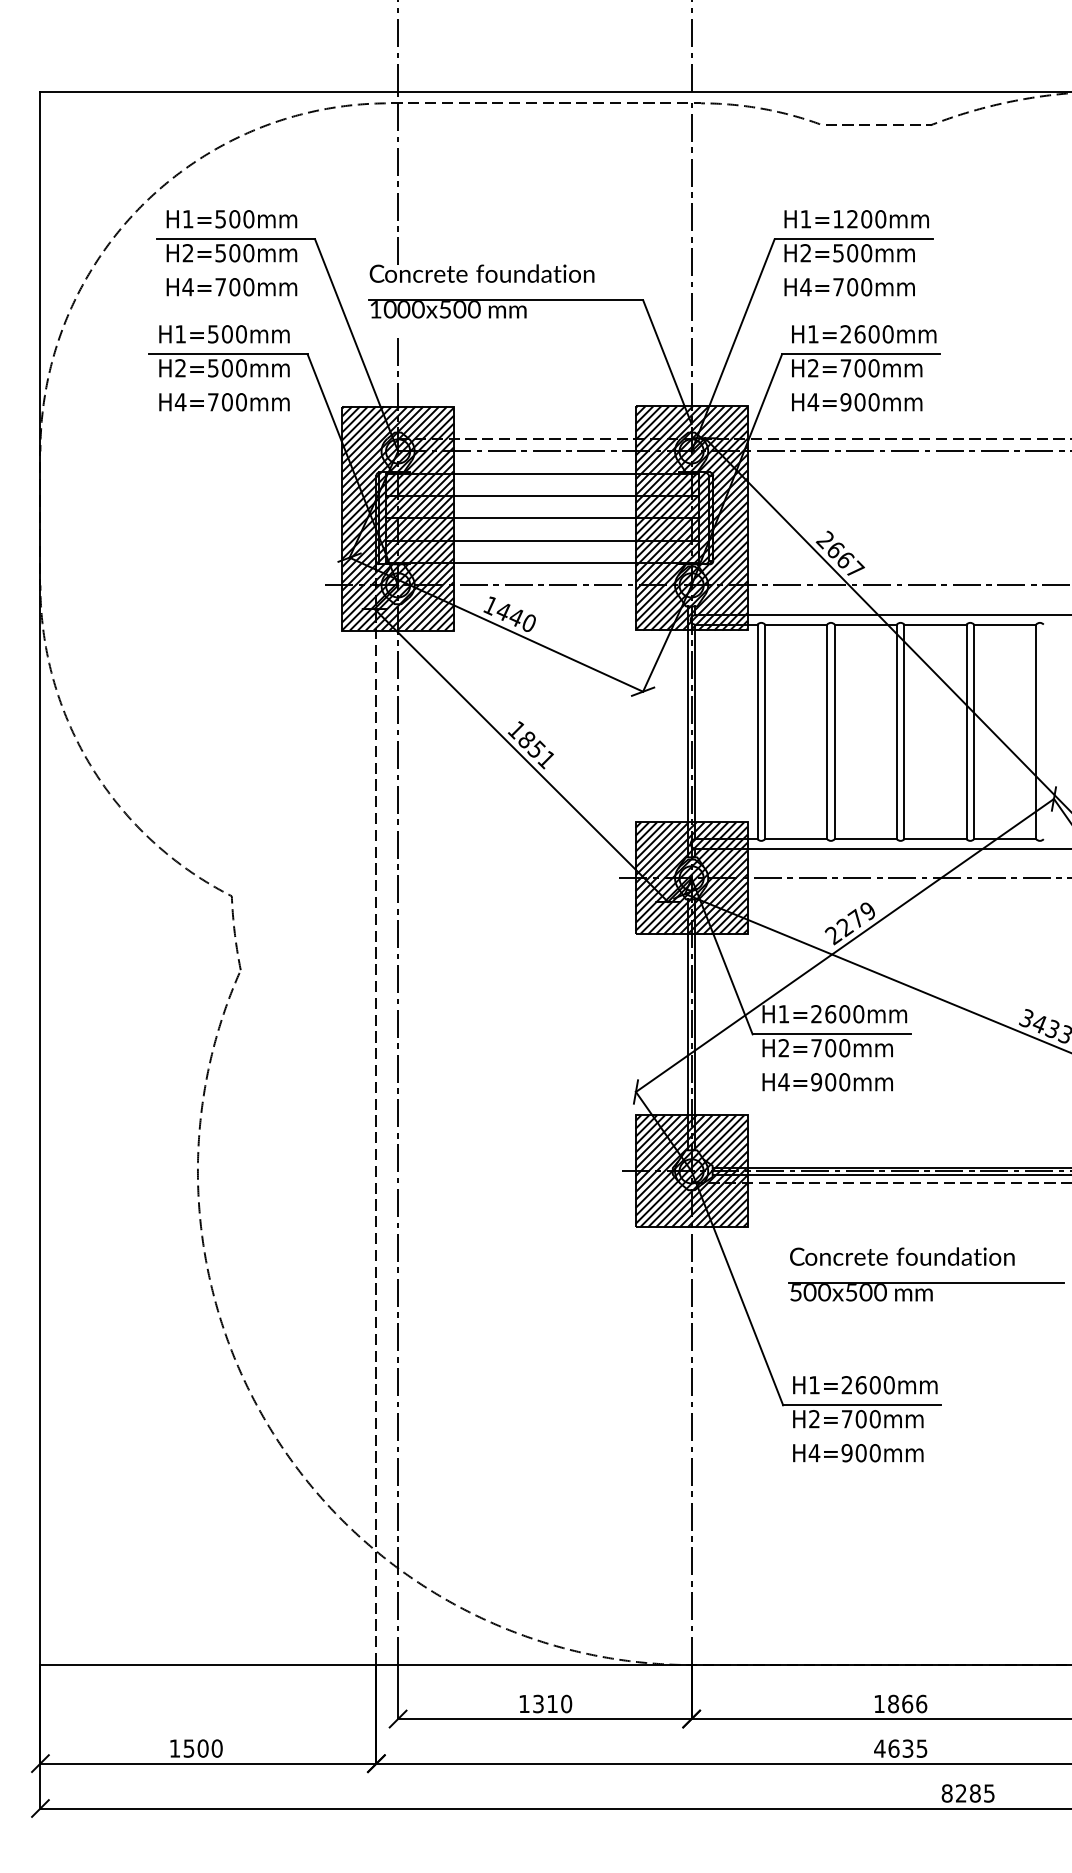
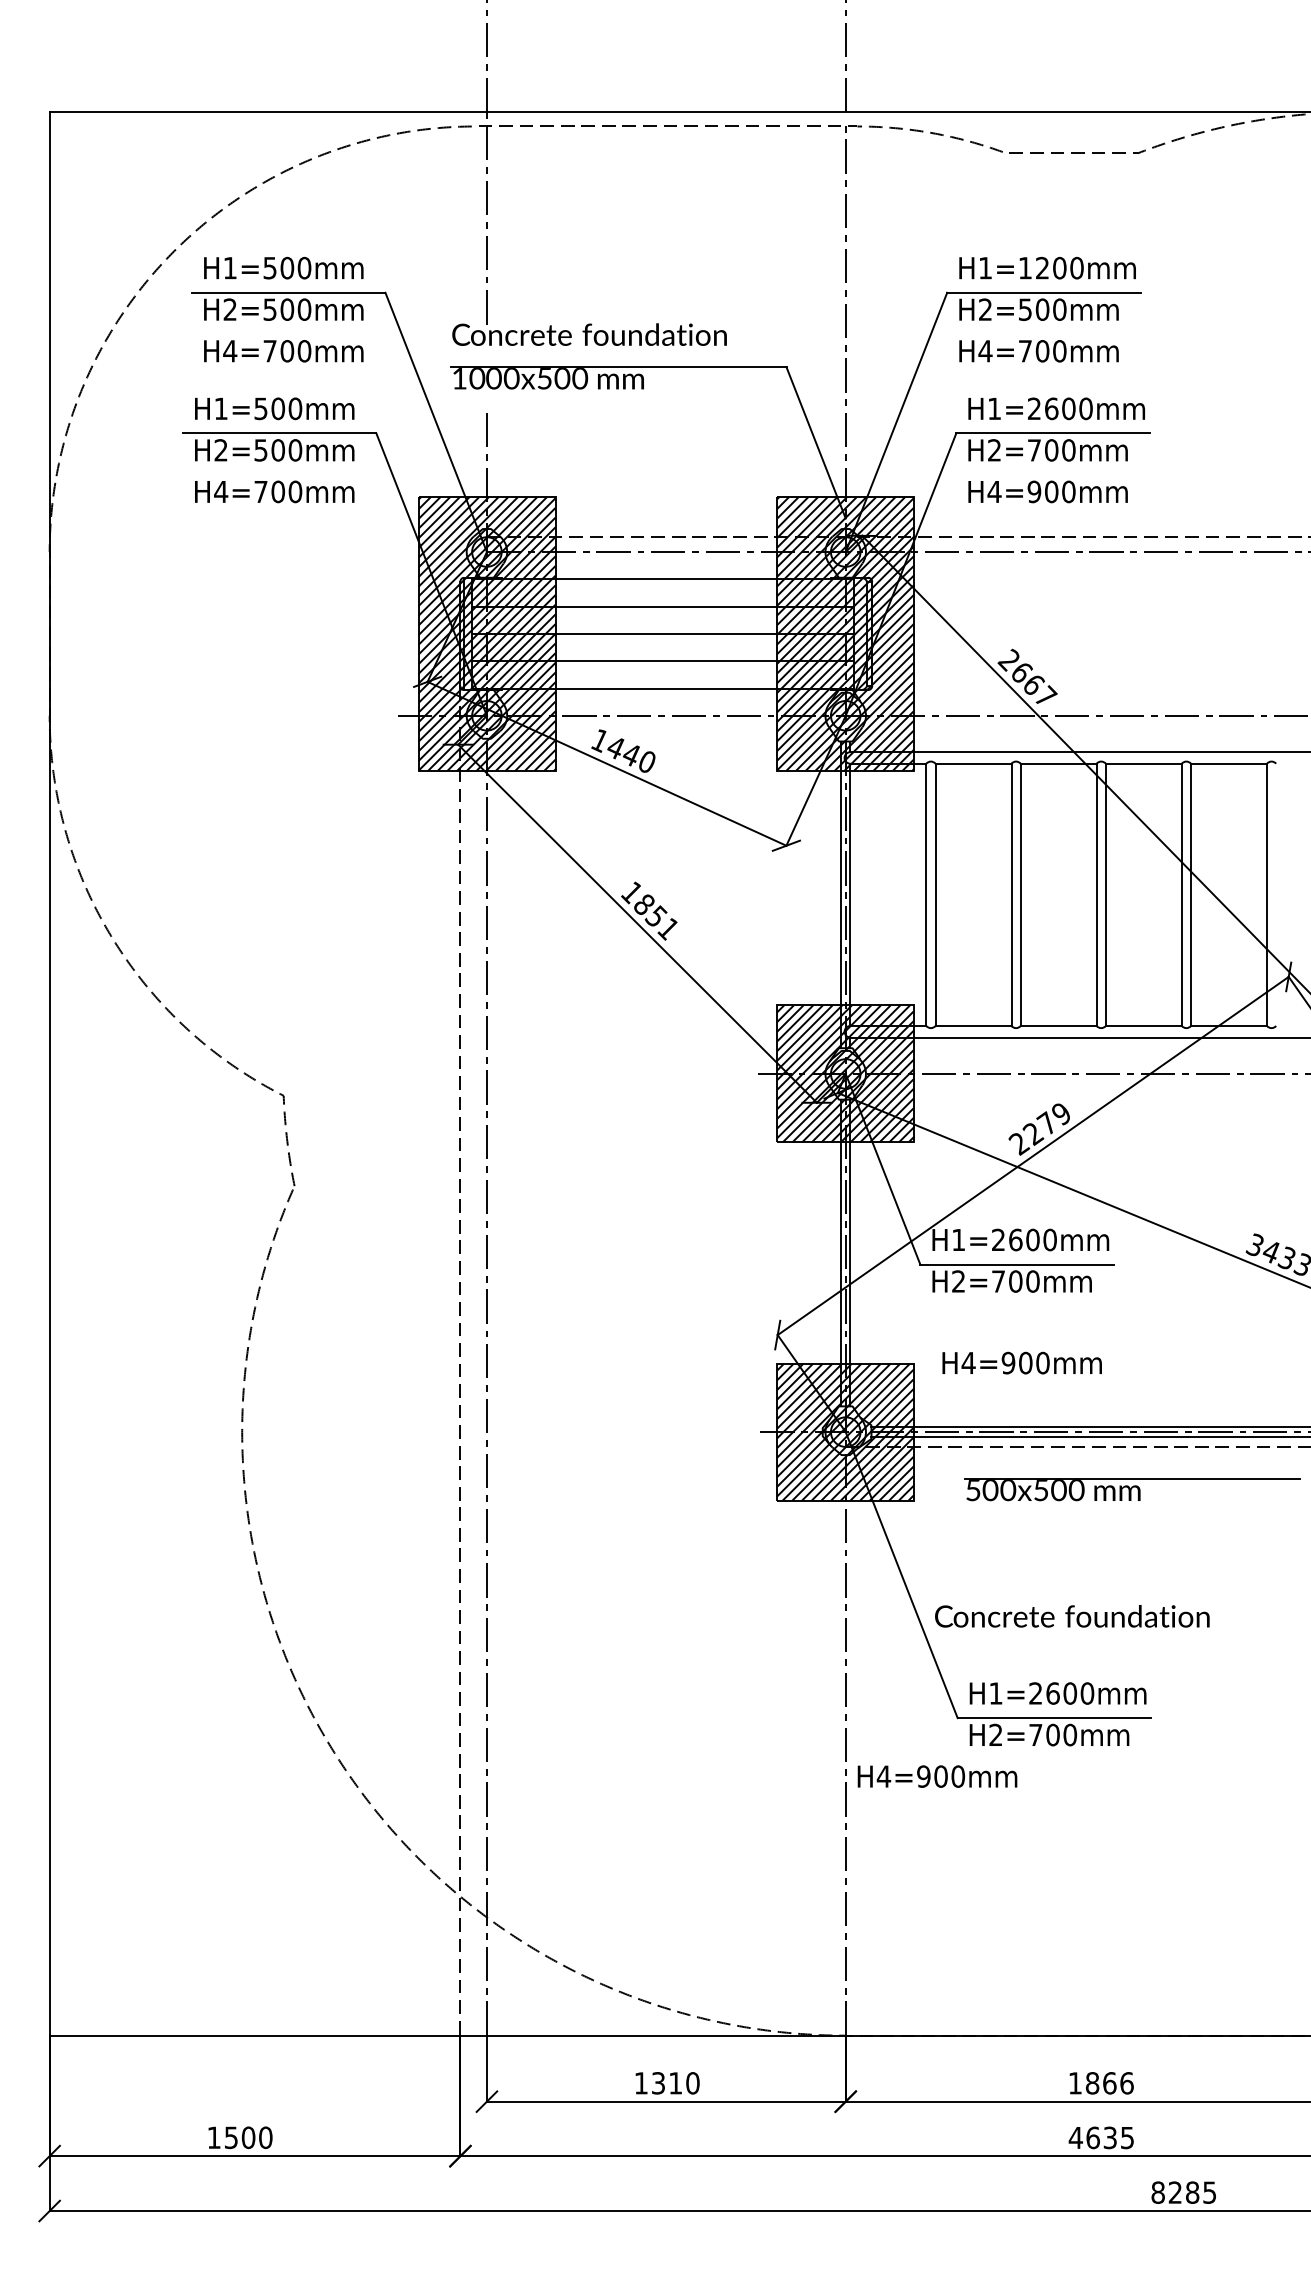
text: (827, 1081) -> (1021, 1362), moved
text: (902, 1256) -> (1072, 1616), moved
part: (926, 1291) -> (1132, 1489), moved
text: (858, 1453) -> (937, 1776), moved

